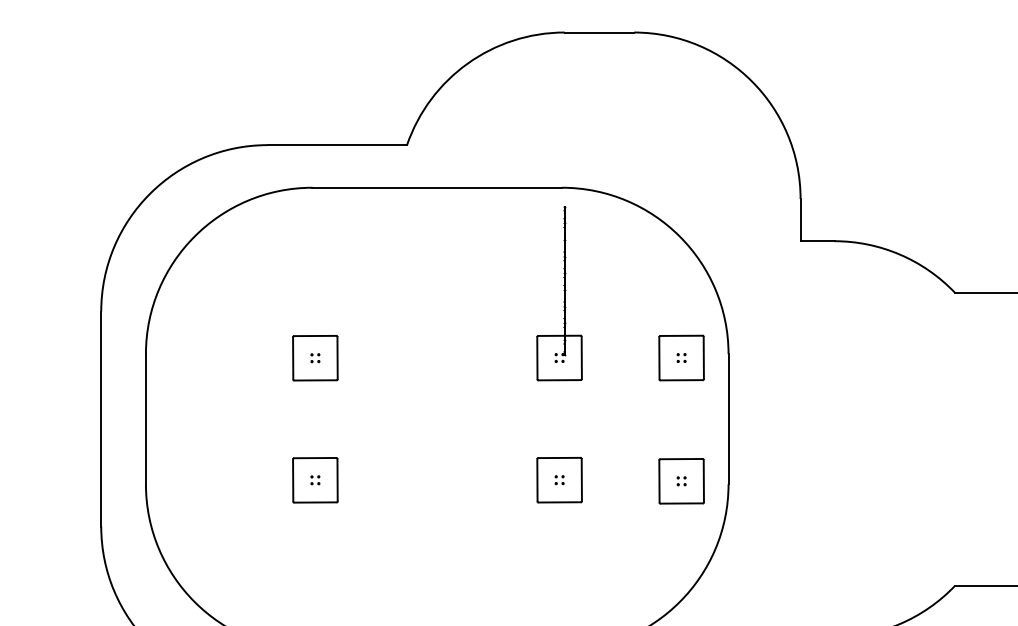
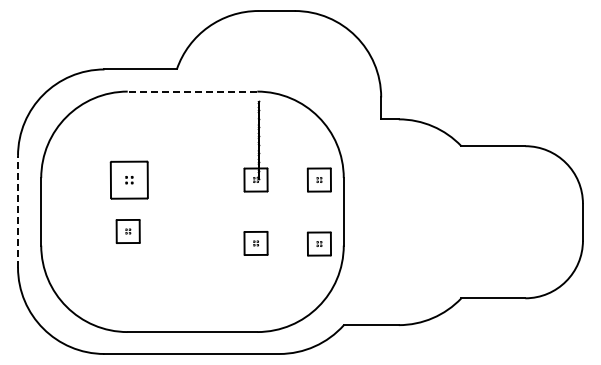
line: (437, 187) -> (192, 91), solid -> dashed
part: (313, 357) -> (128, 179), size x1.6
line: (102, 418) -> (18, 211), solid -> dashed
part: (313, 480) -> (127, 231), moved

